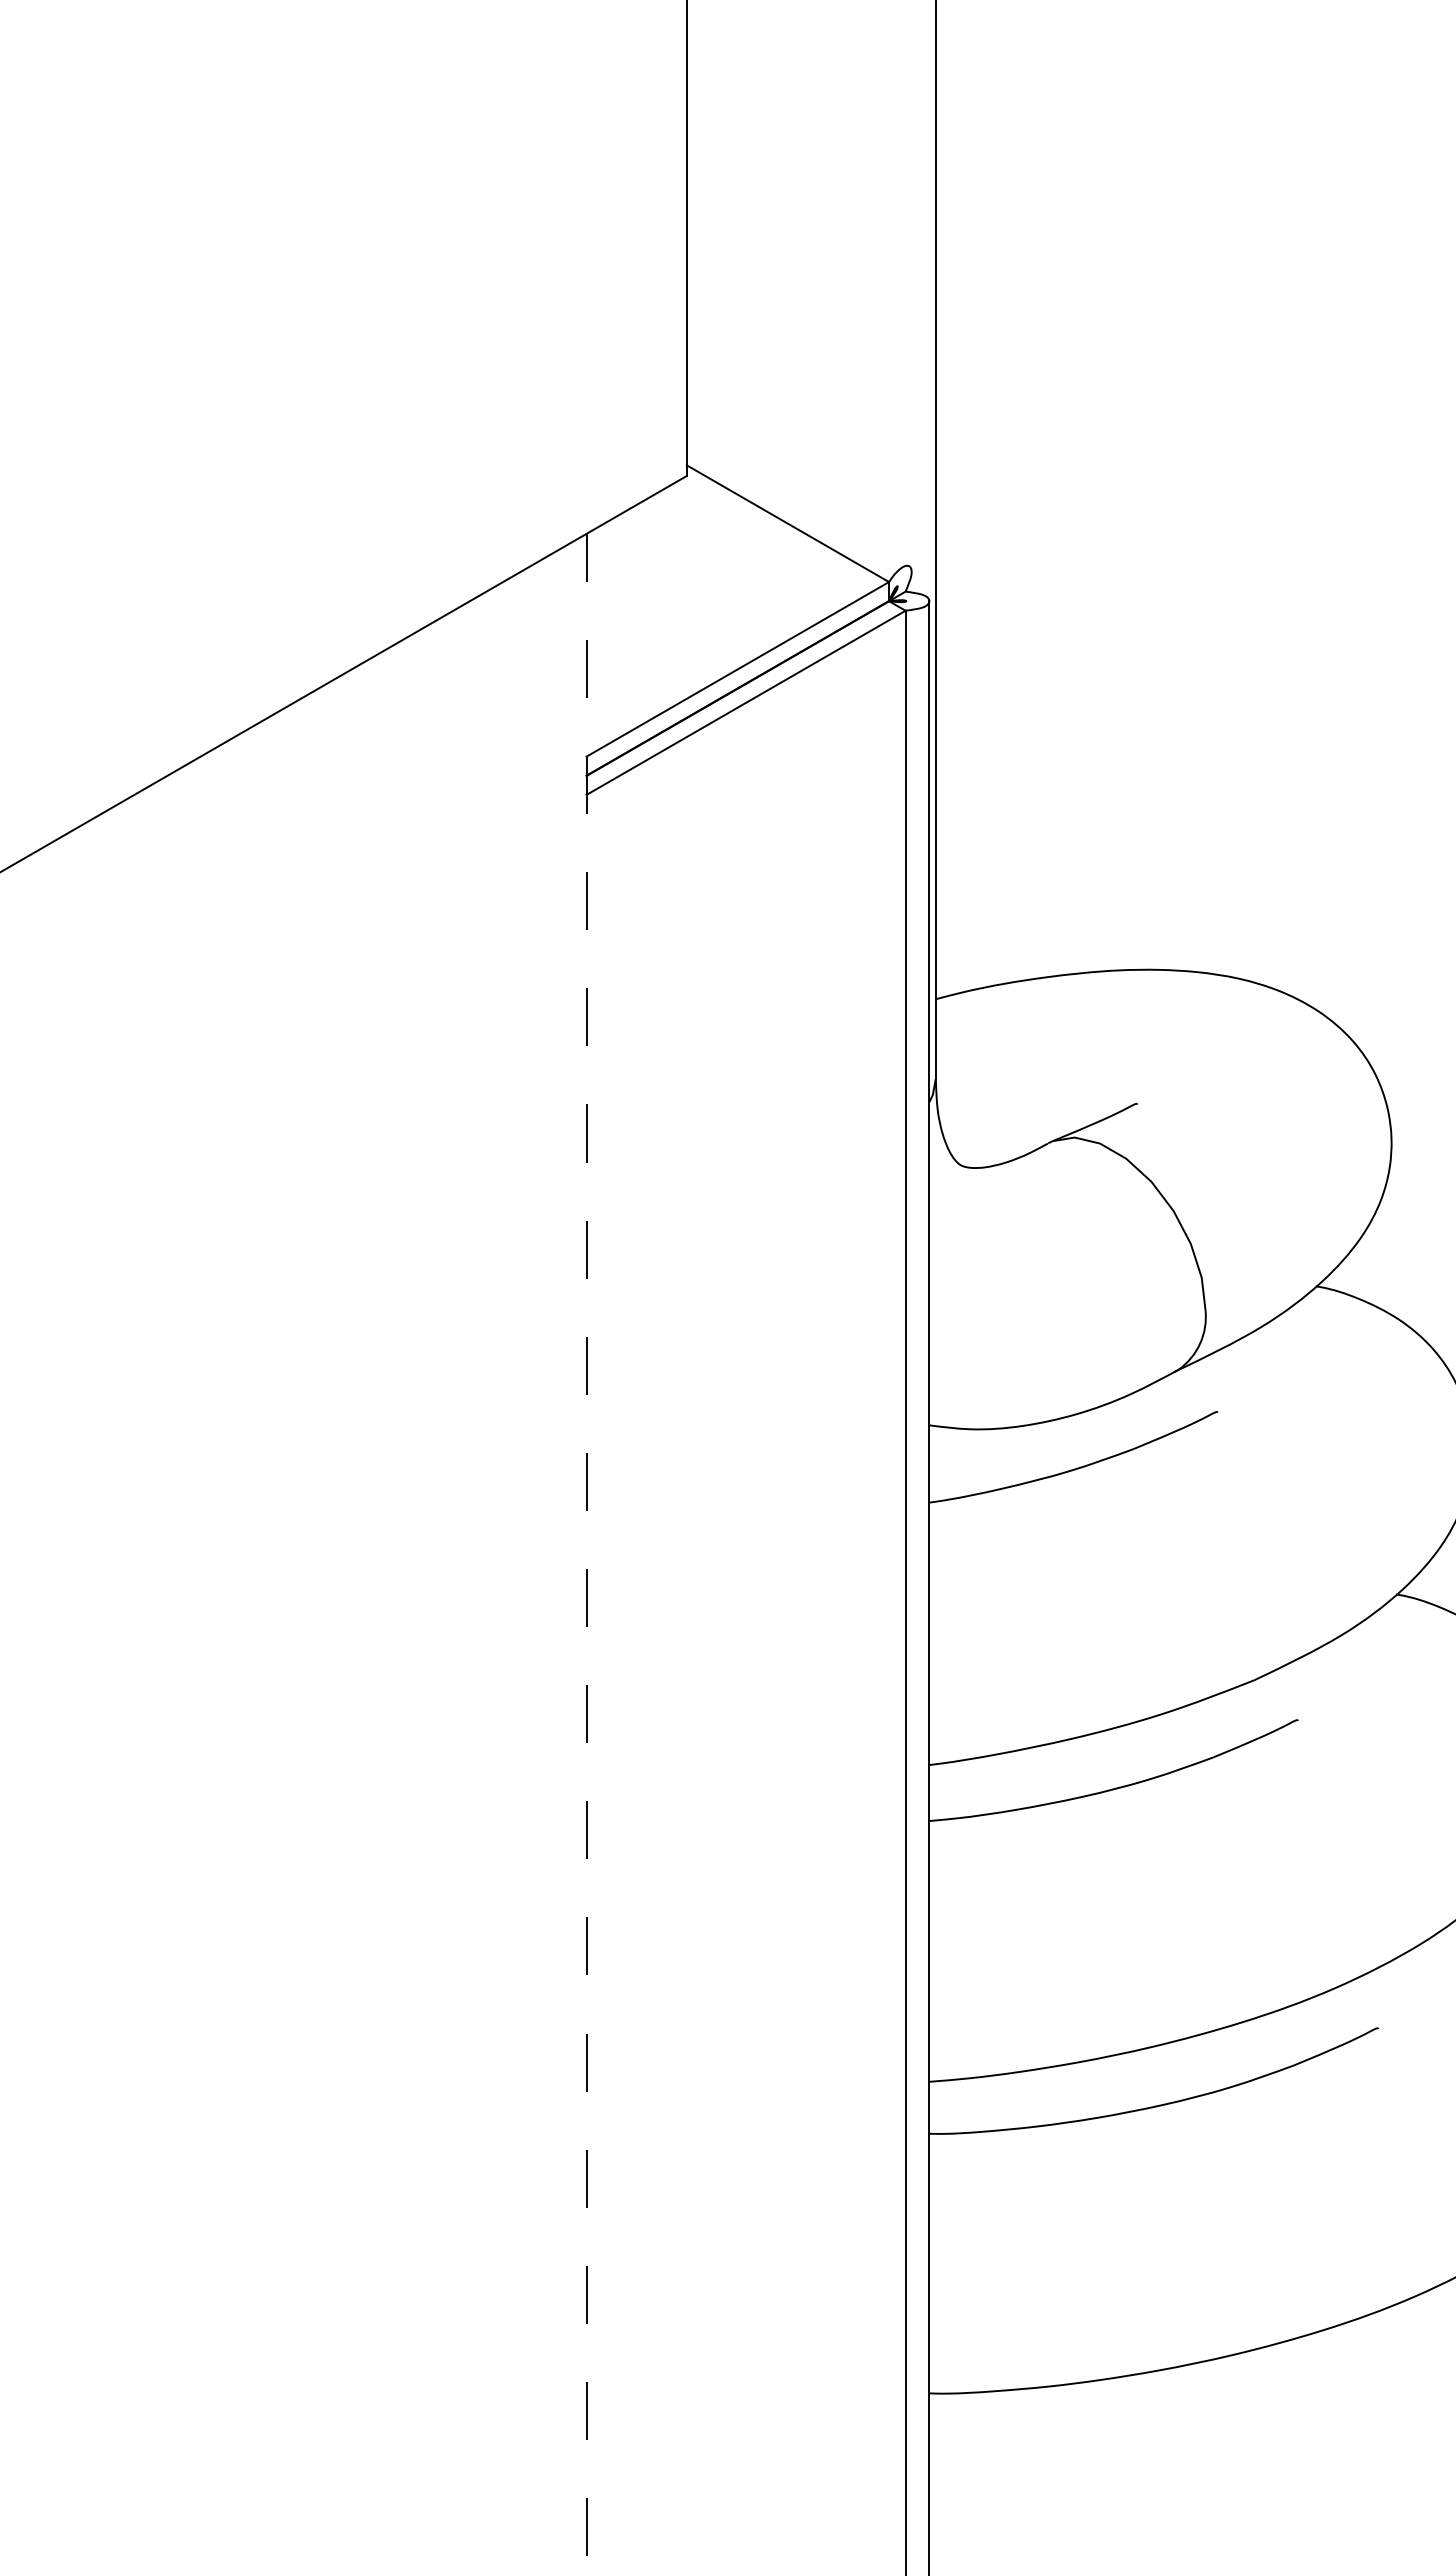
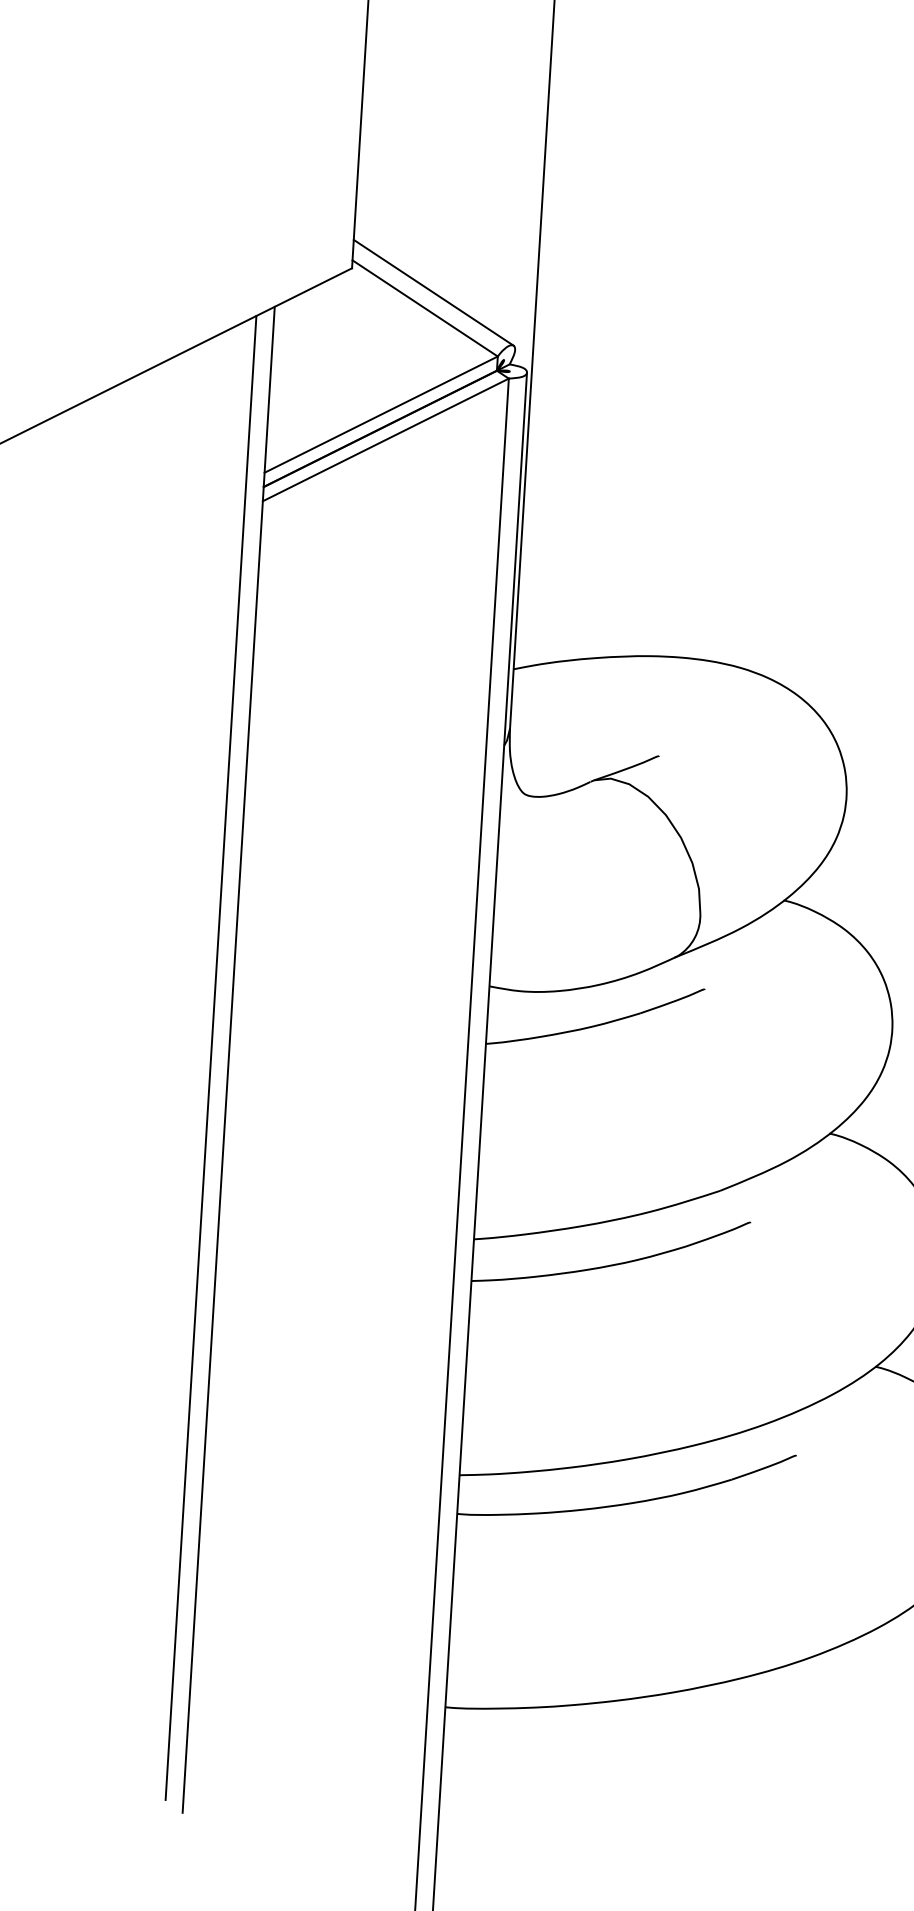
line: (797, 501) -> (433, 292), added
line: (562, 1543) -> (210, 1057), added
line: (586, 1544) -> (228, 1059), dashed -> solid

